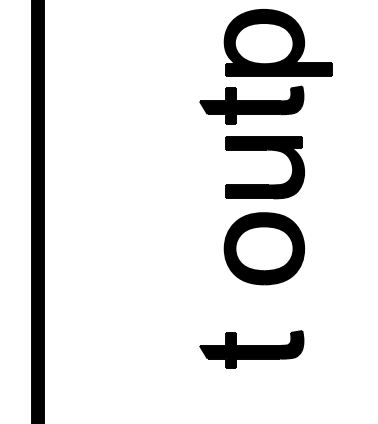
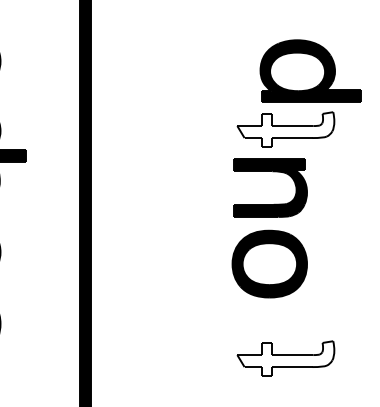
fill: (251, 105) -> (285, 129), removed
part: (267, 150) -> (272, 172), moved
part: (264, 248) -> (269, 263), moved
fill: (251, 349) -> (285, 358), removed

